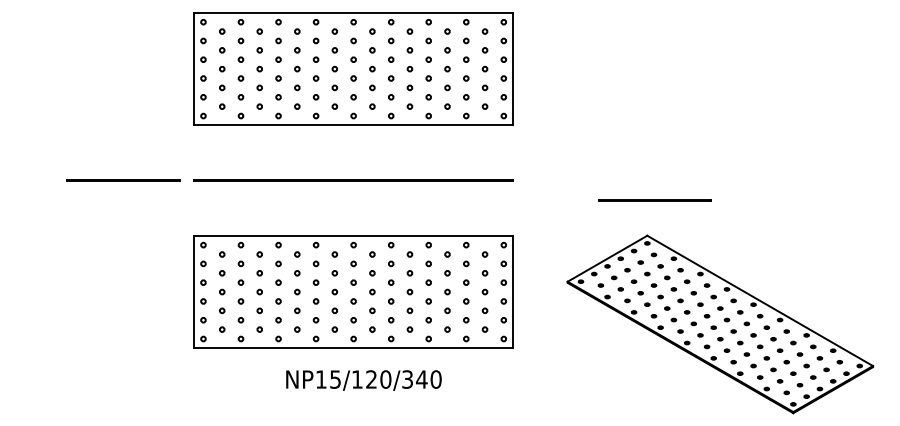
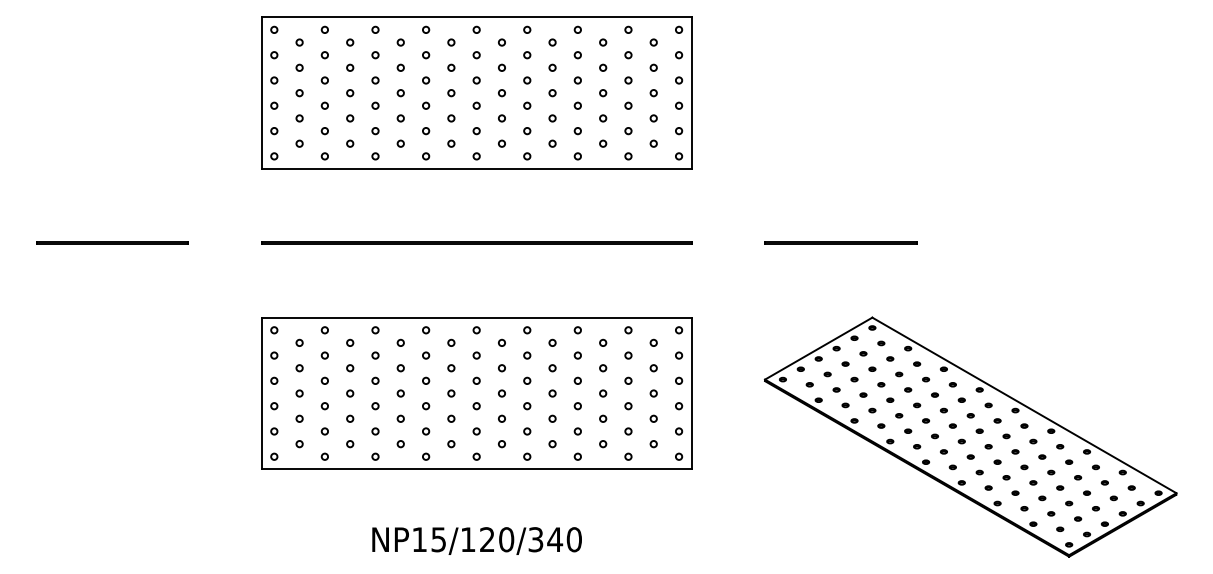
line: (123, 180) -> (112, 243), moved
line: (654, 200) -> (840, 243), moved
text: (363, 380) -> (476, 540), moved

